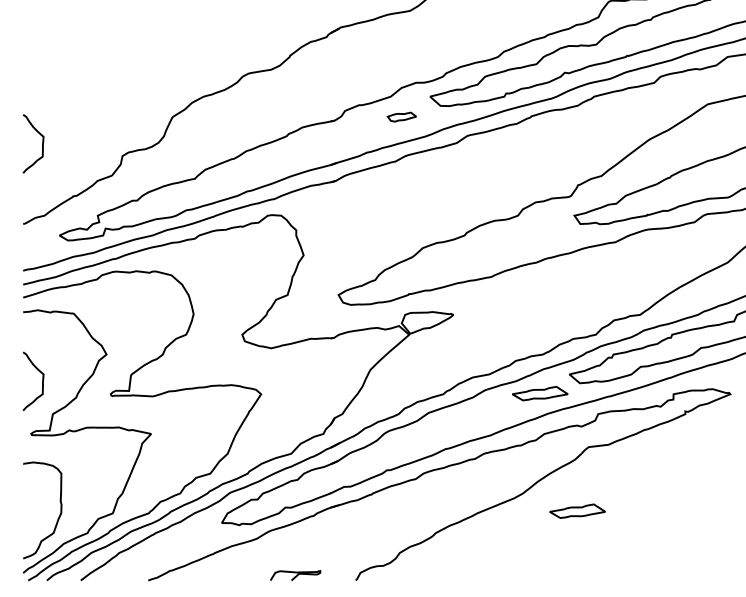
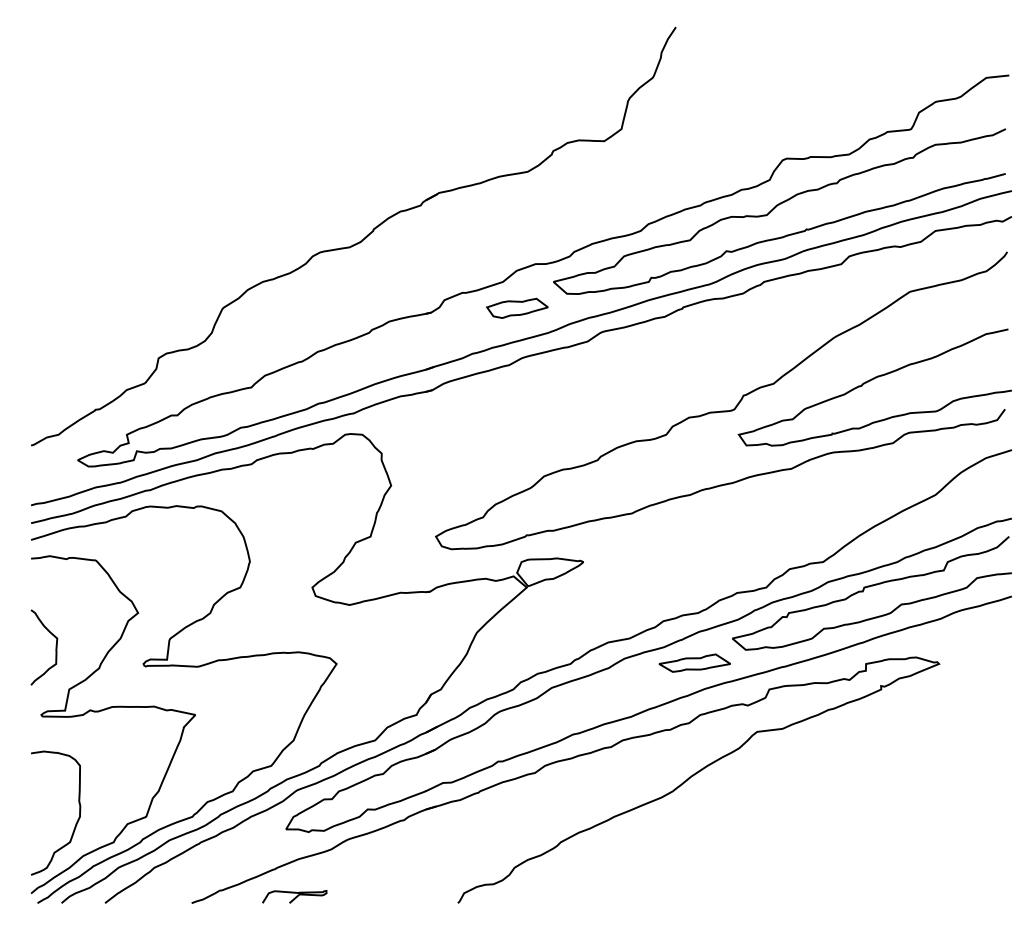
part: (402, 116) -> (517, 307), size x1.67
curve: (42, 143) -> (55, 342), removed
part: (577, 510) -> (742, 813), removed
curve: (296, 575) -> (295, 896), moved

